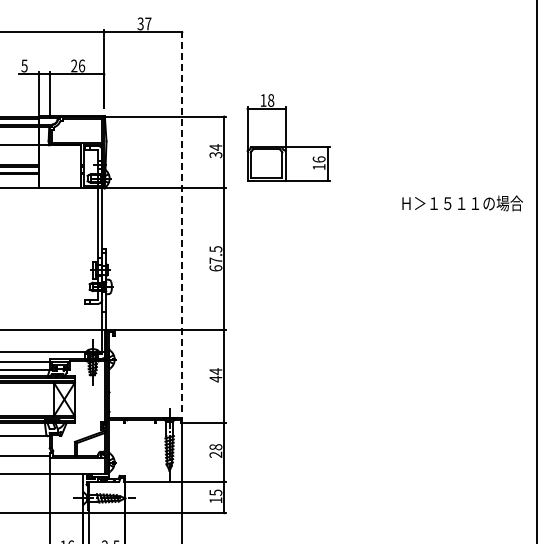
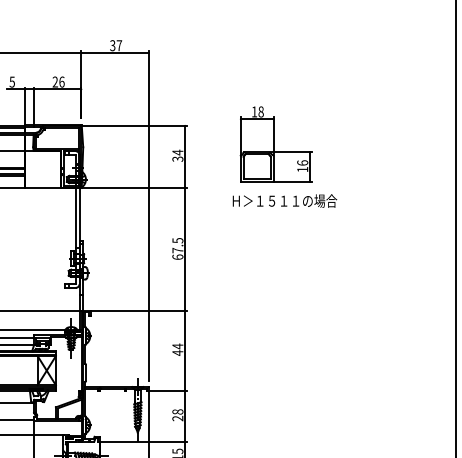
part: (288, 137) -> (276, 143), moved
text: (462, 203) -> (284, 201), moved
line: (182, 220) -> (148, 215), dashed -> solid

